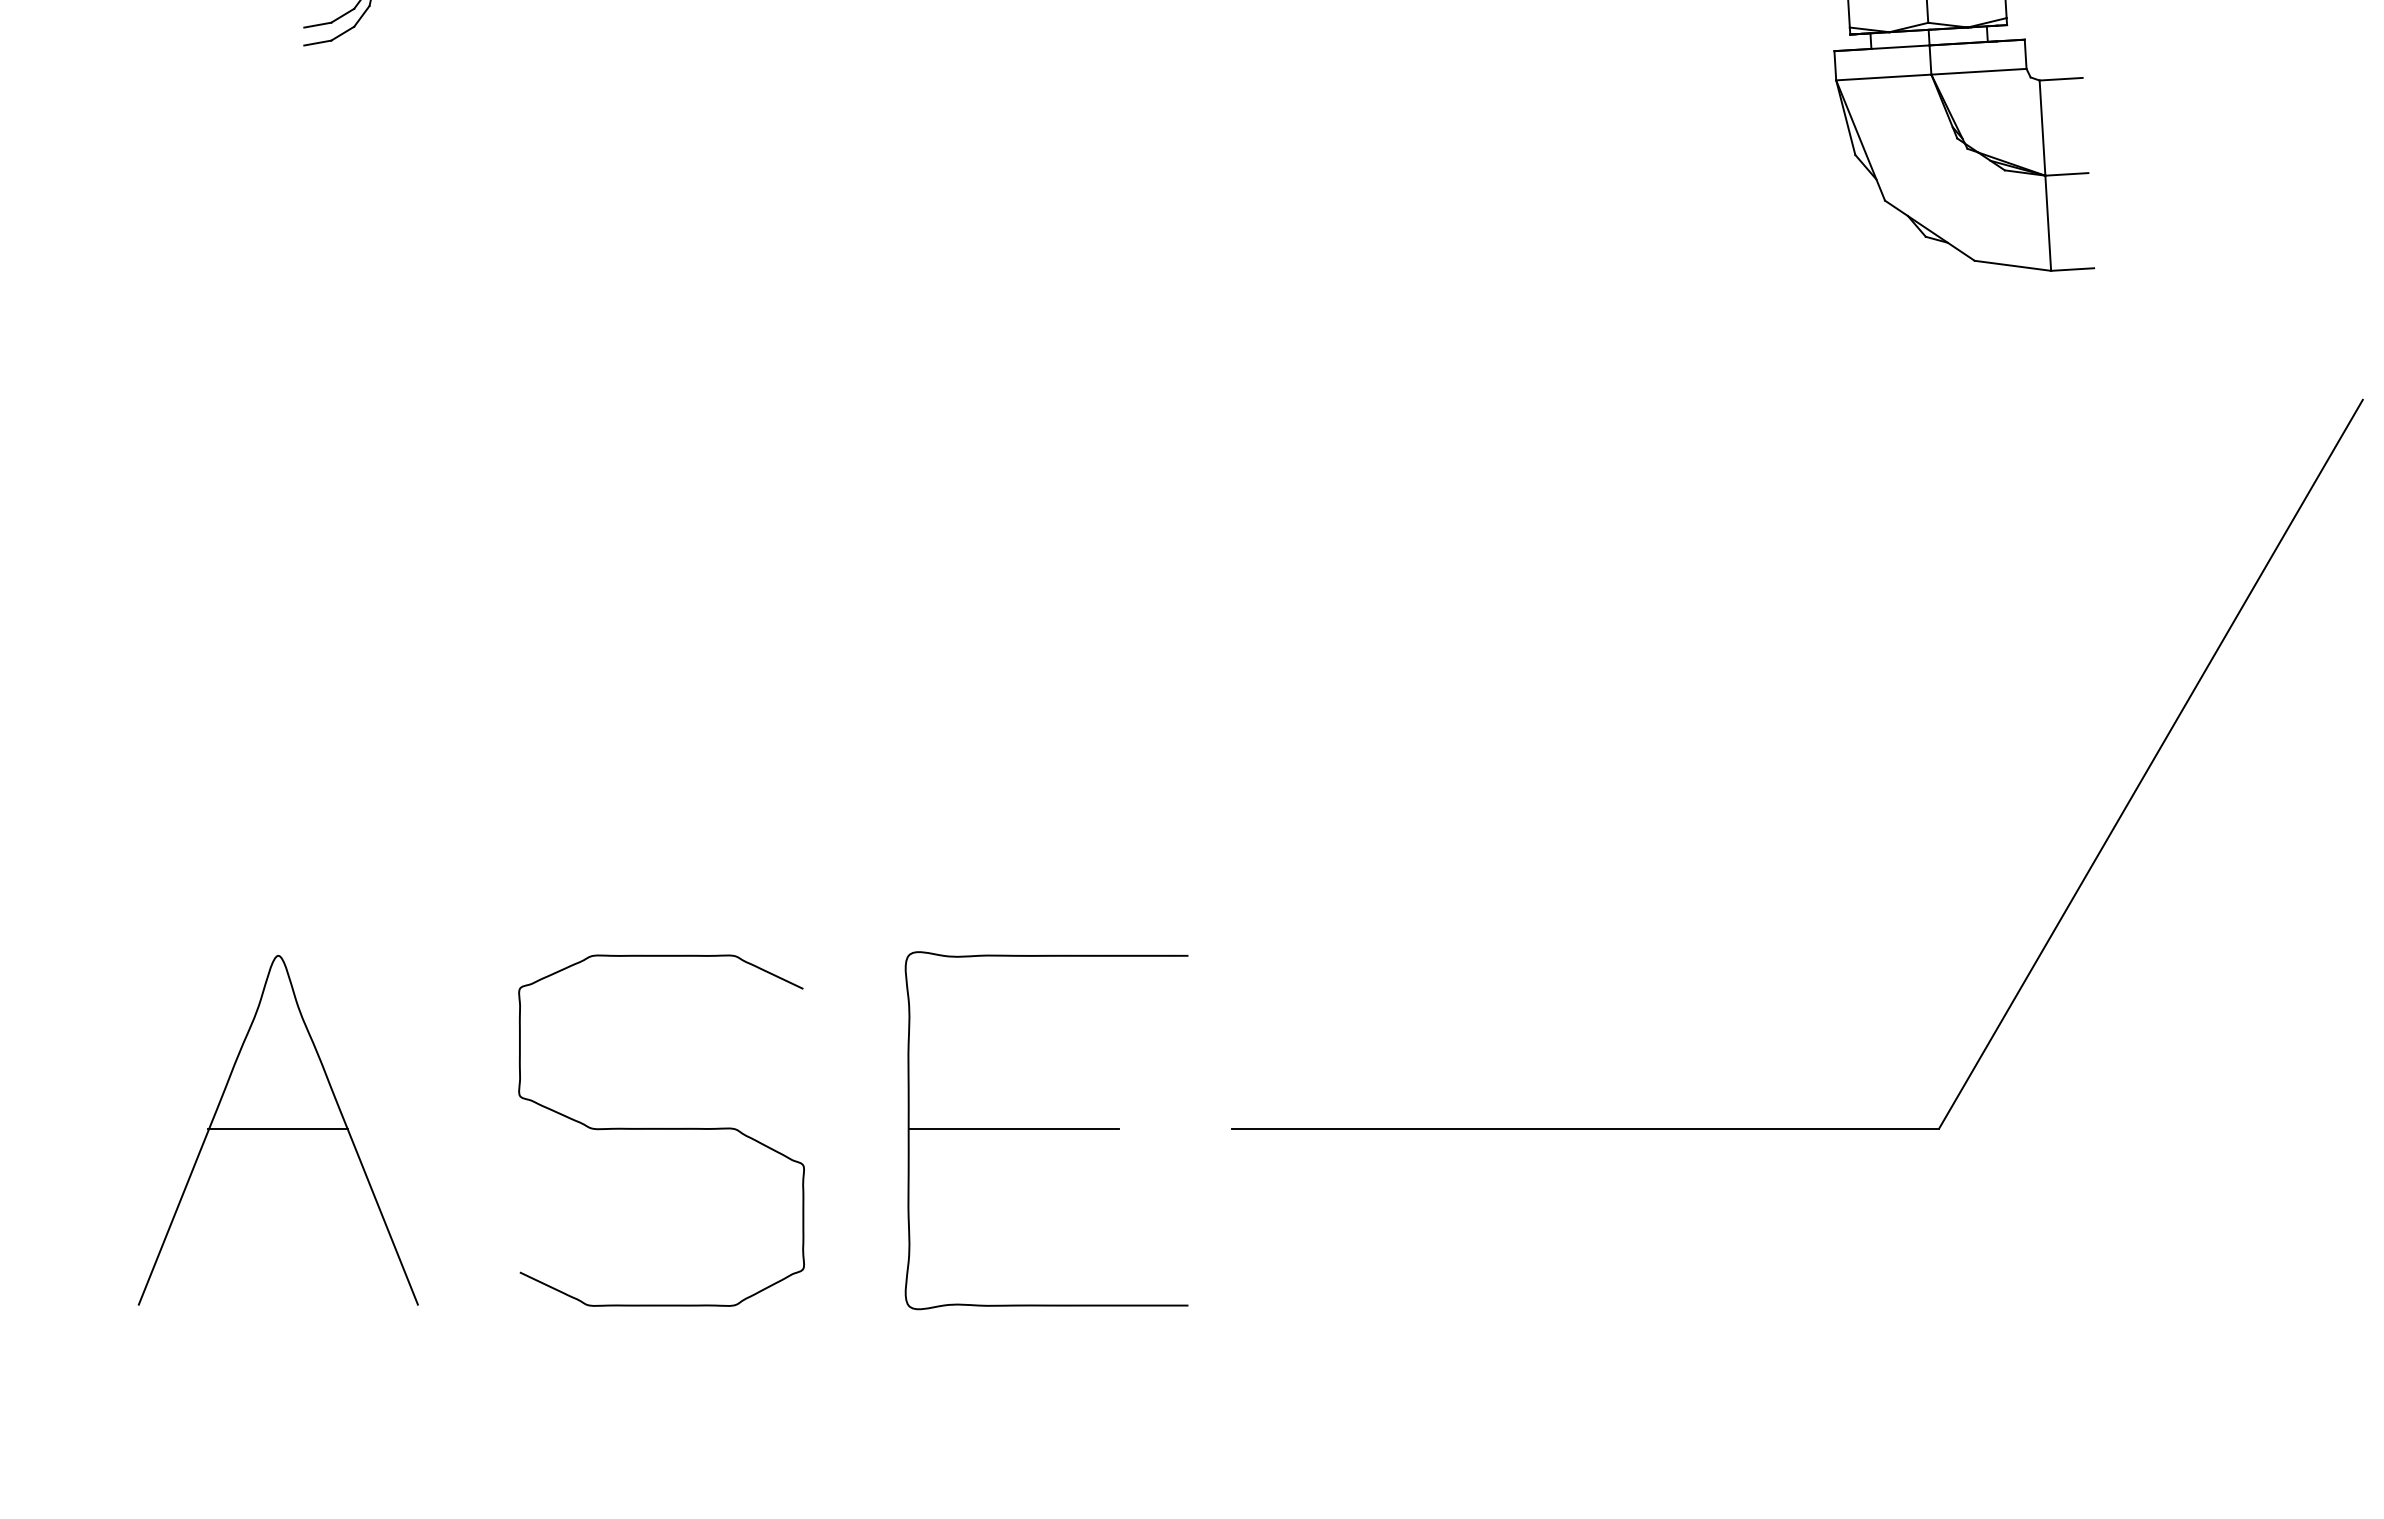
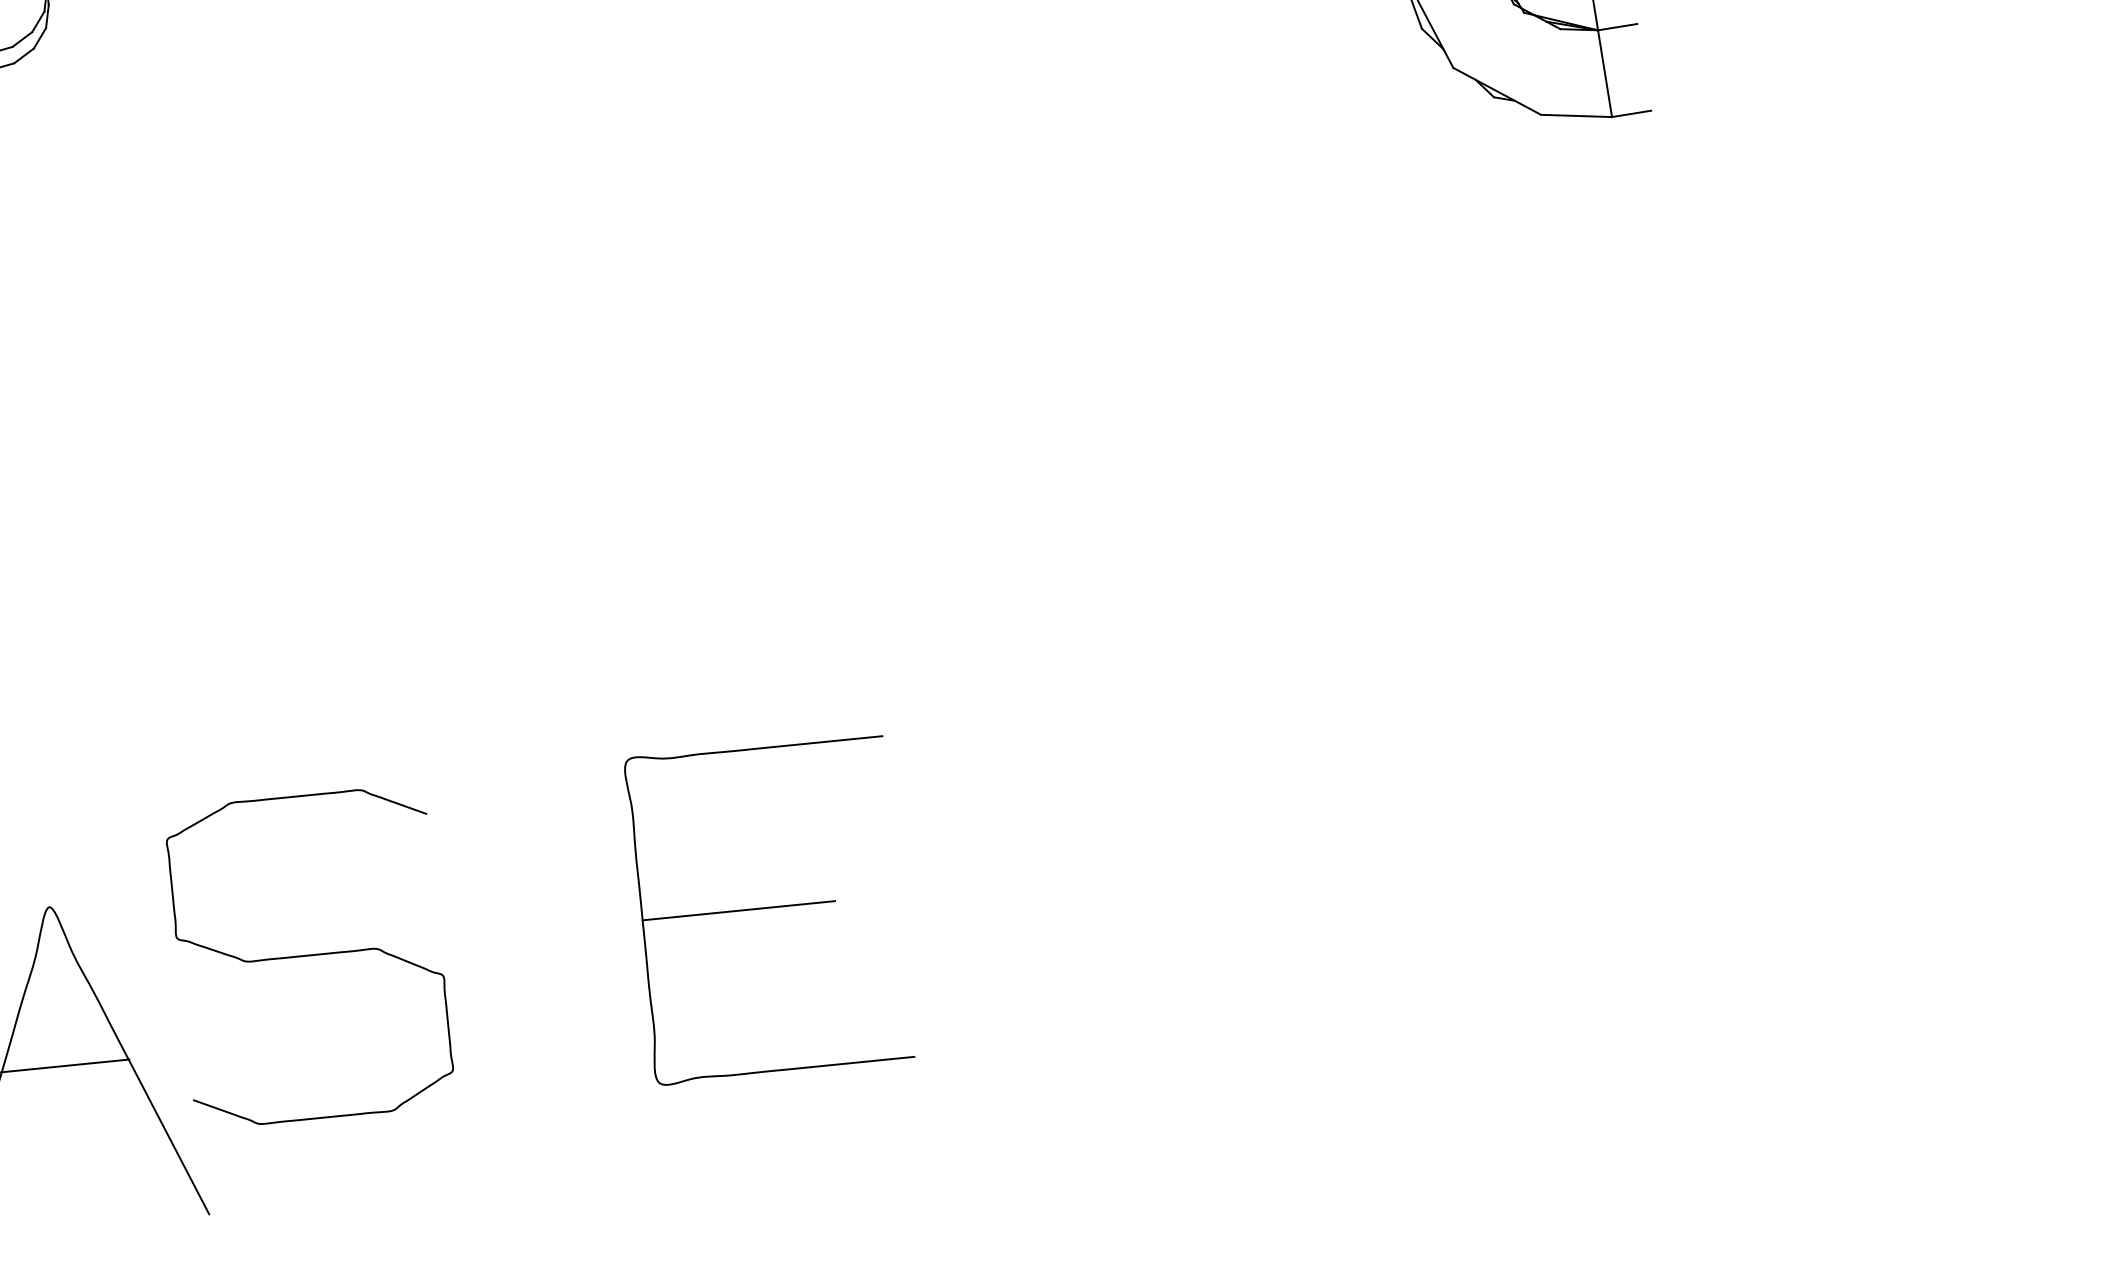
part: (2057, 922) -> (1677, 713), removed
curve: (661, 1129) -> (309, 955), moved
part: (1046, 1130) -> (769, 909), moved

